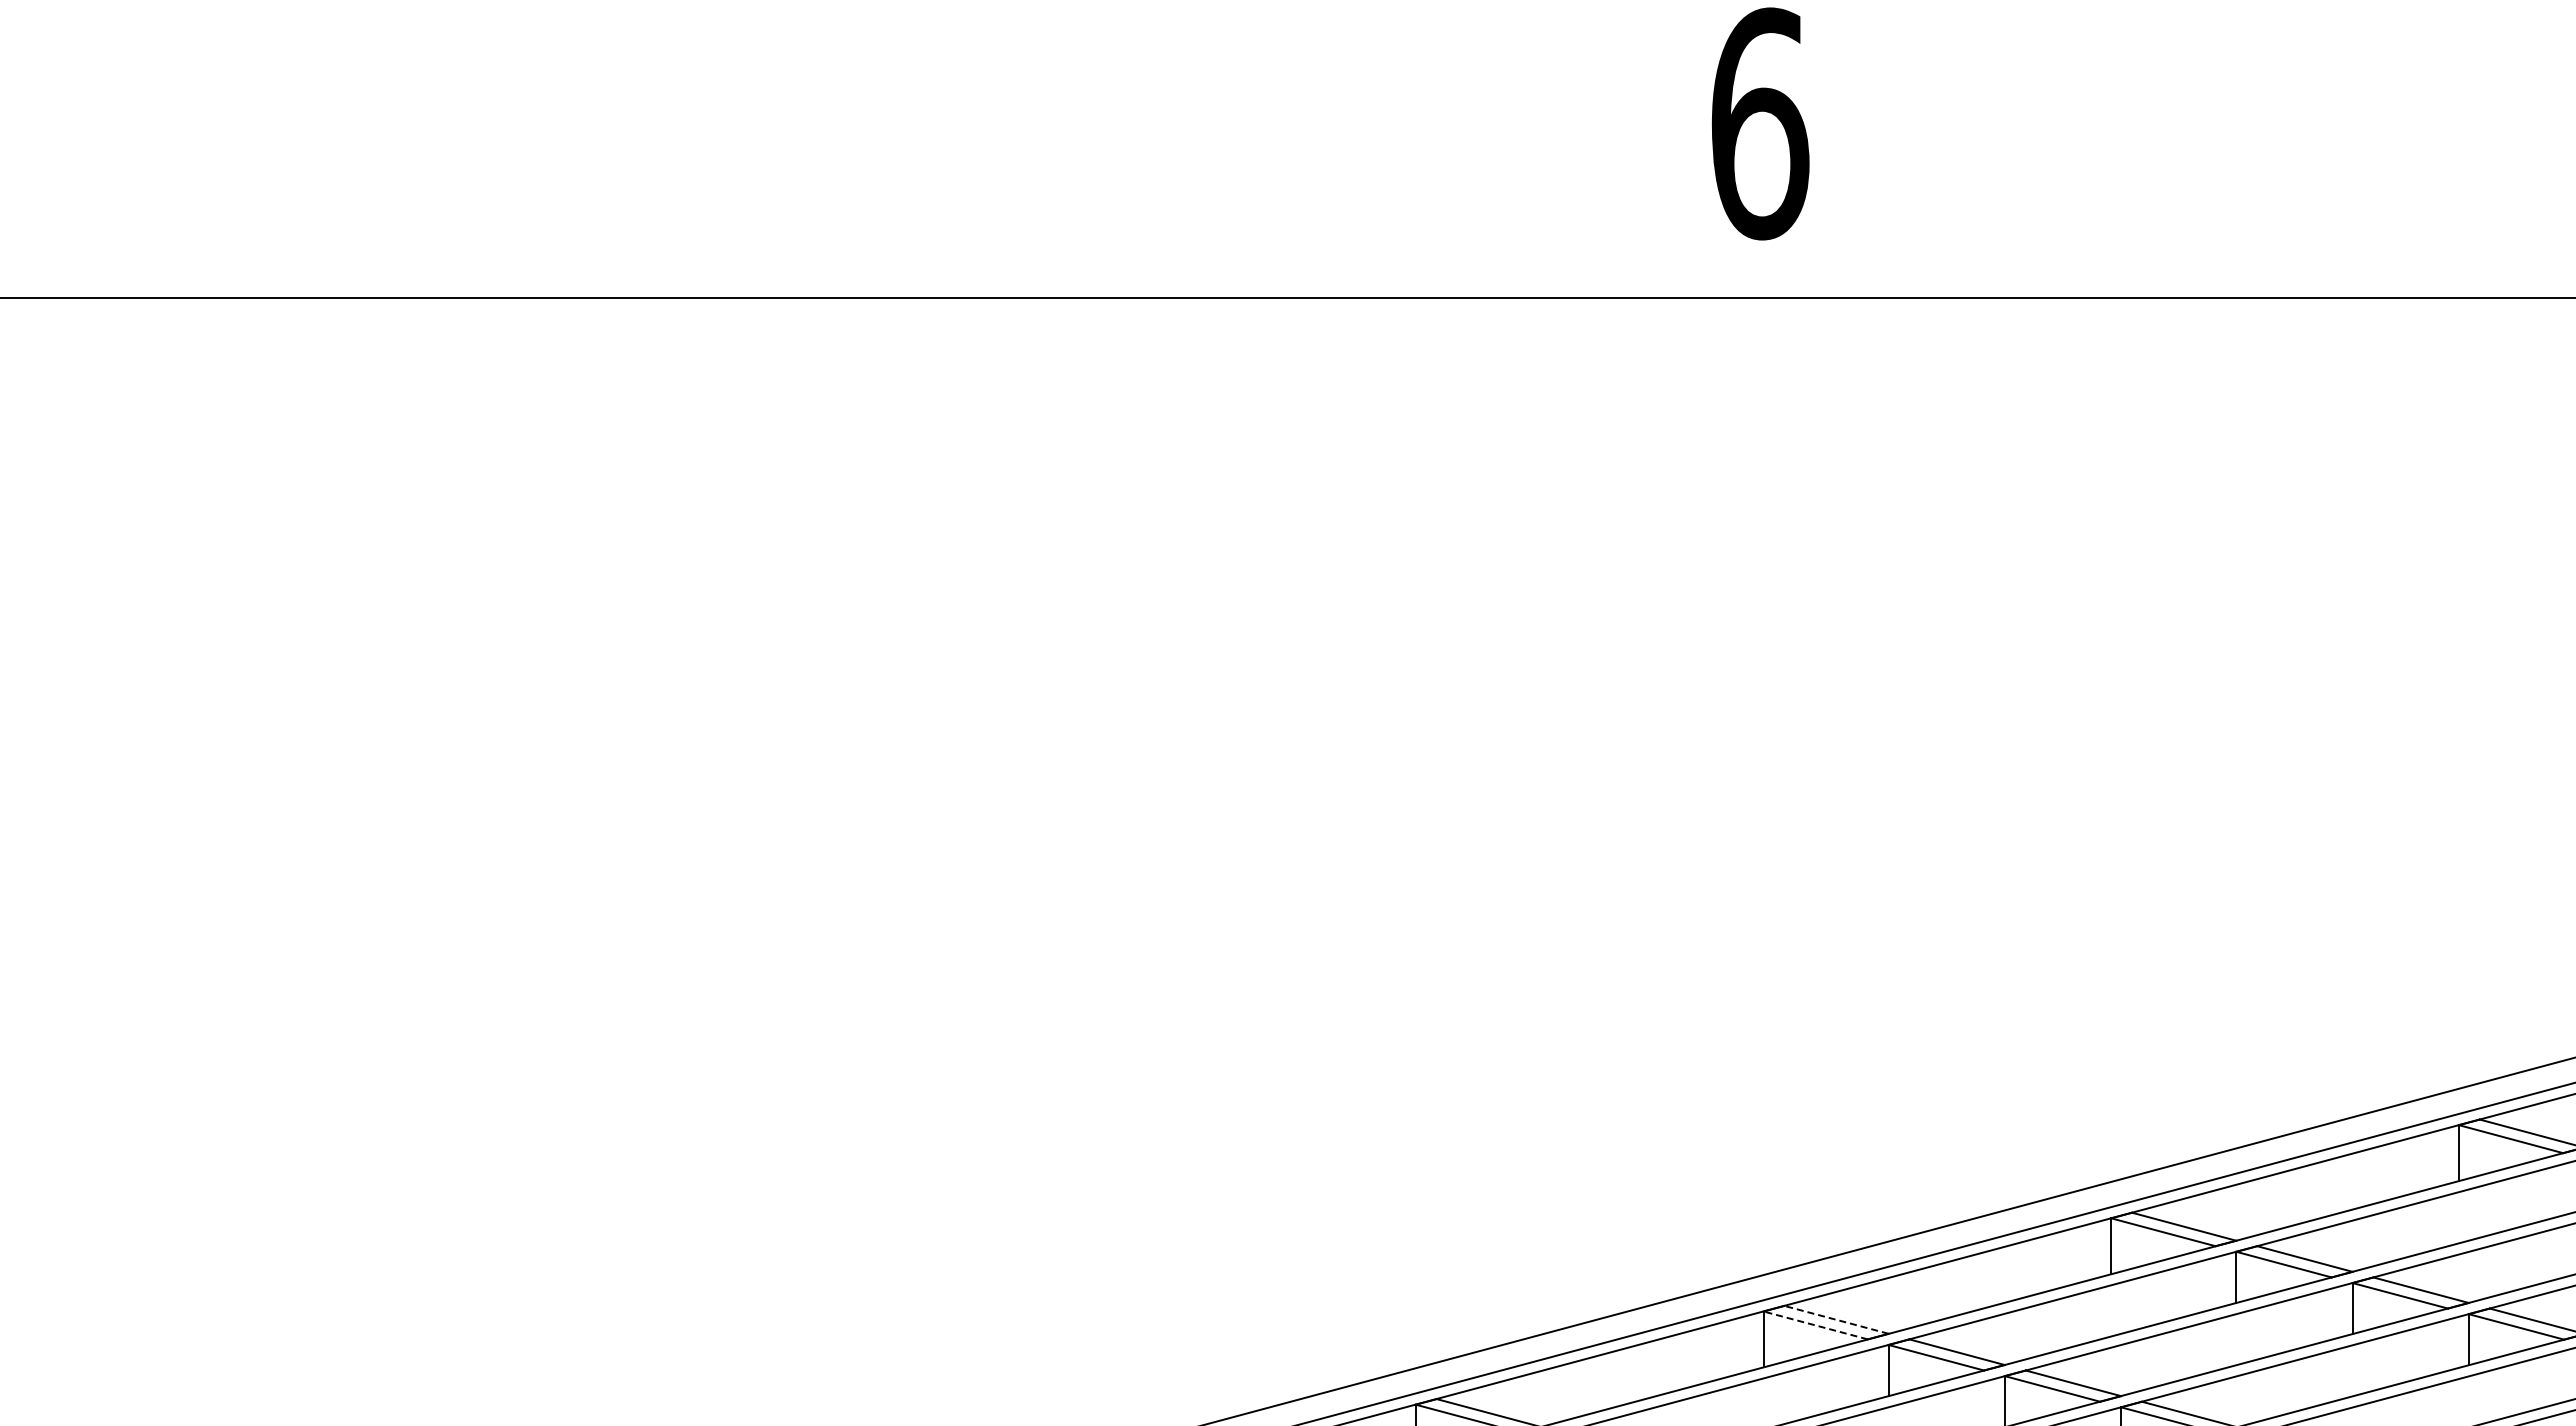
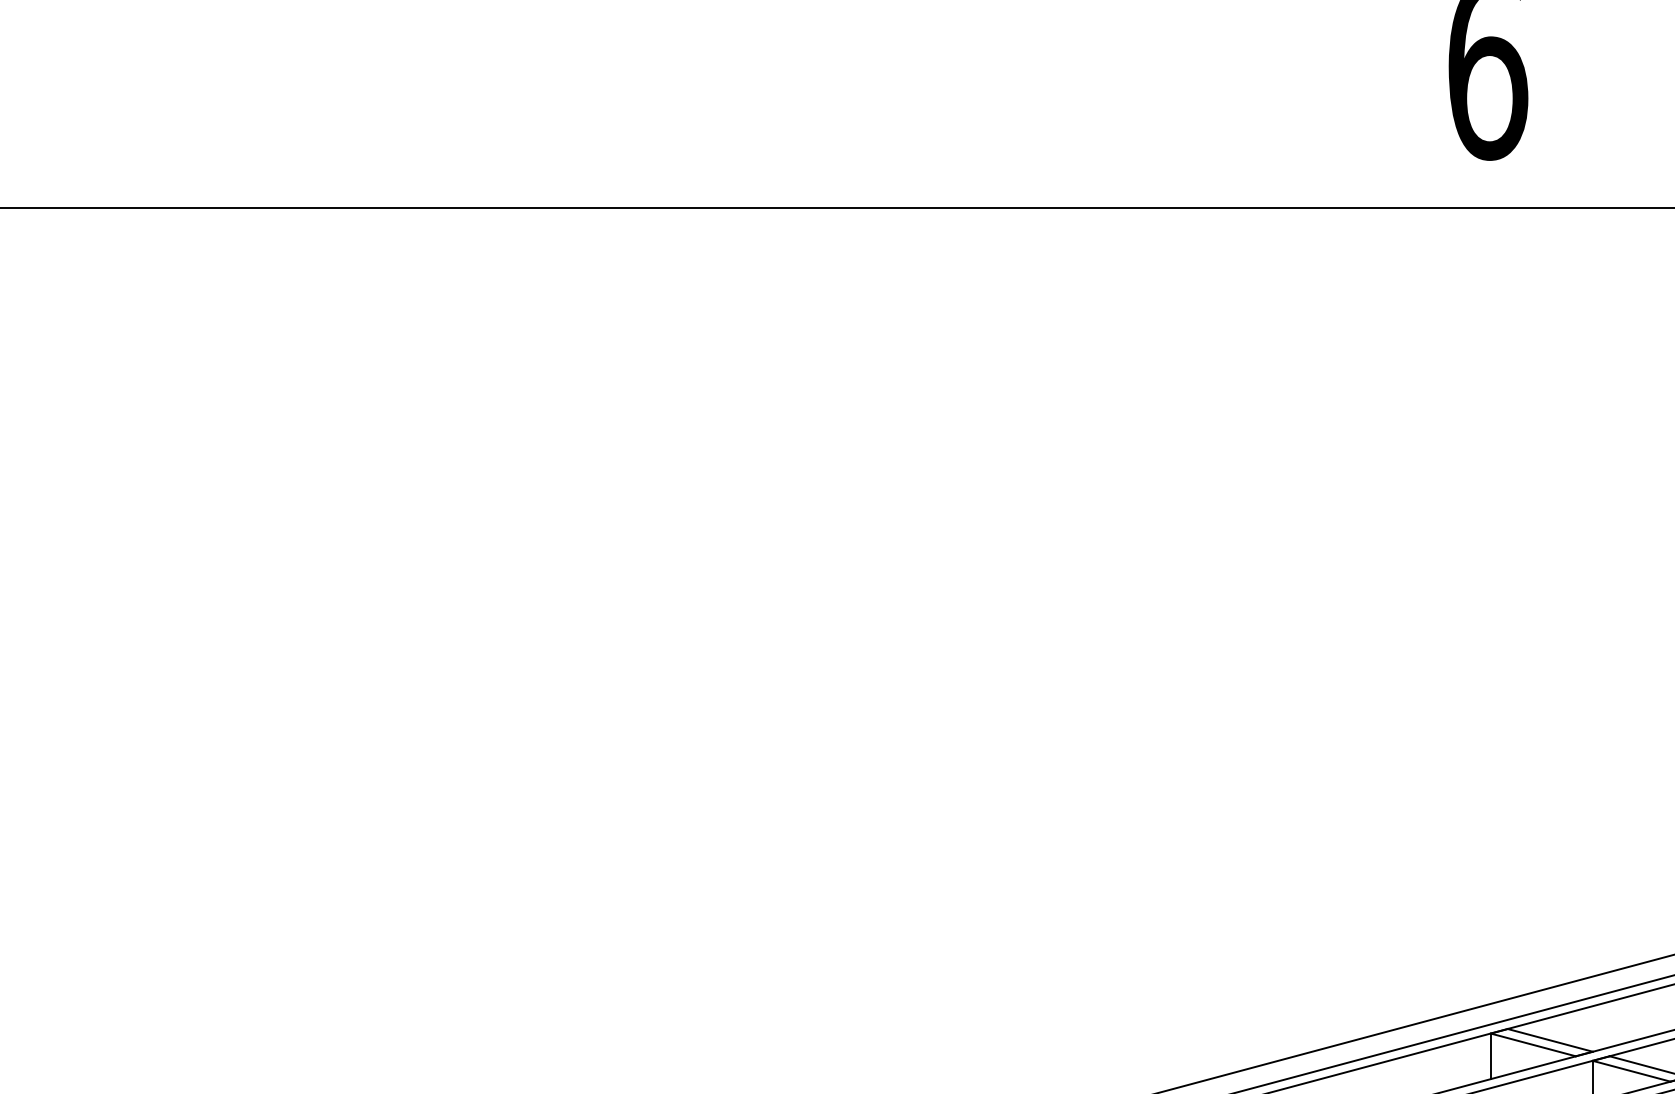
line: (1836, 1319) -> (1550, 1040), dashed -> solid
line: (1815, 1325) -> (1533, 1044), dashed -> solid

